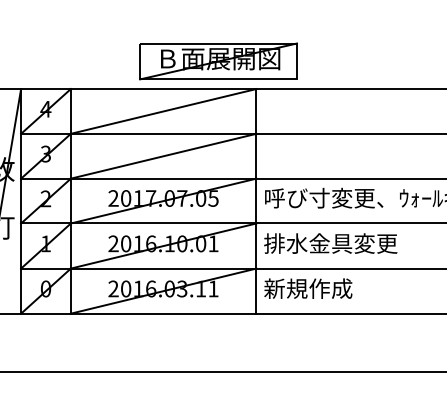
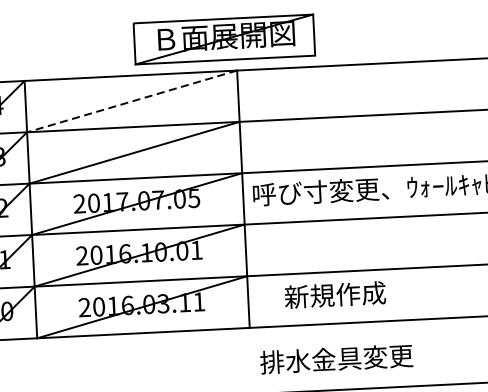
part: (218, 61) -> (224, 39), moved
line: (163, 111) -> (131, 101), solid -> dashed
text: (330, 243) -> (336, 359), moved
text: (308, 288) -> (335, 294), moved

